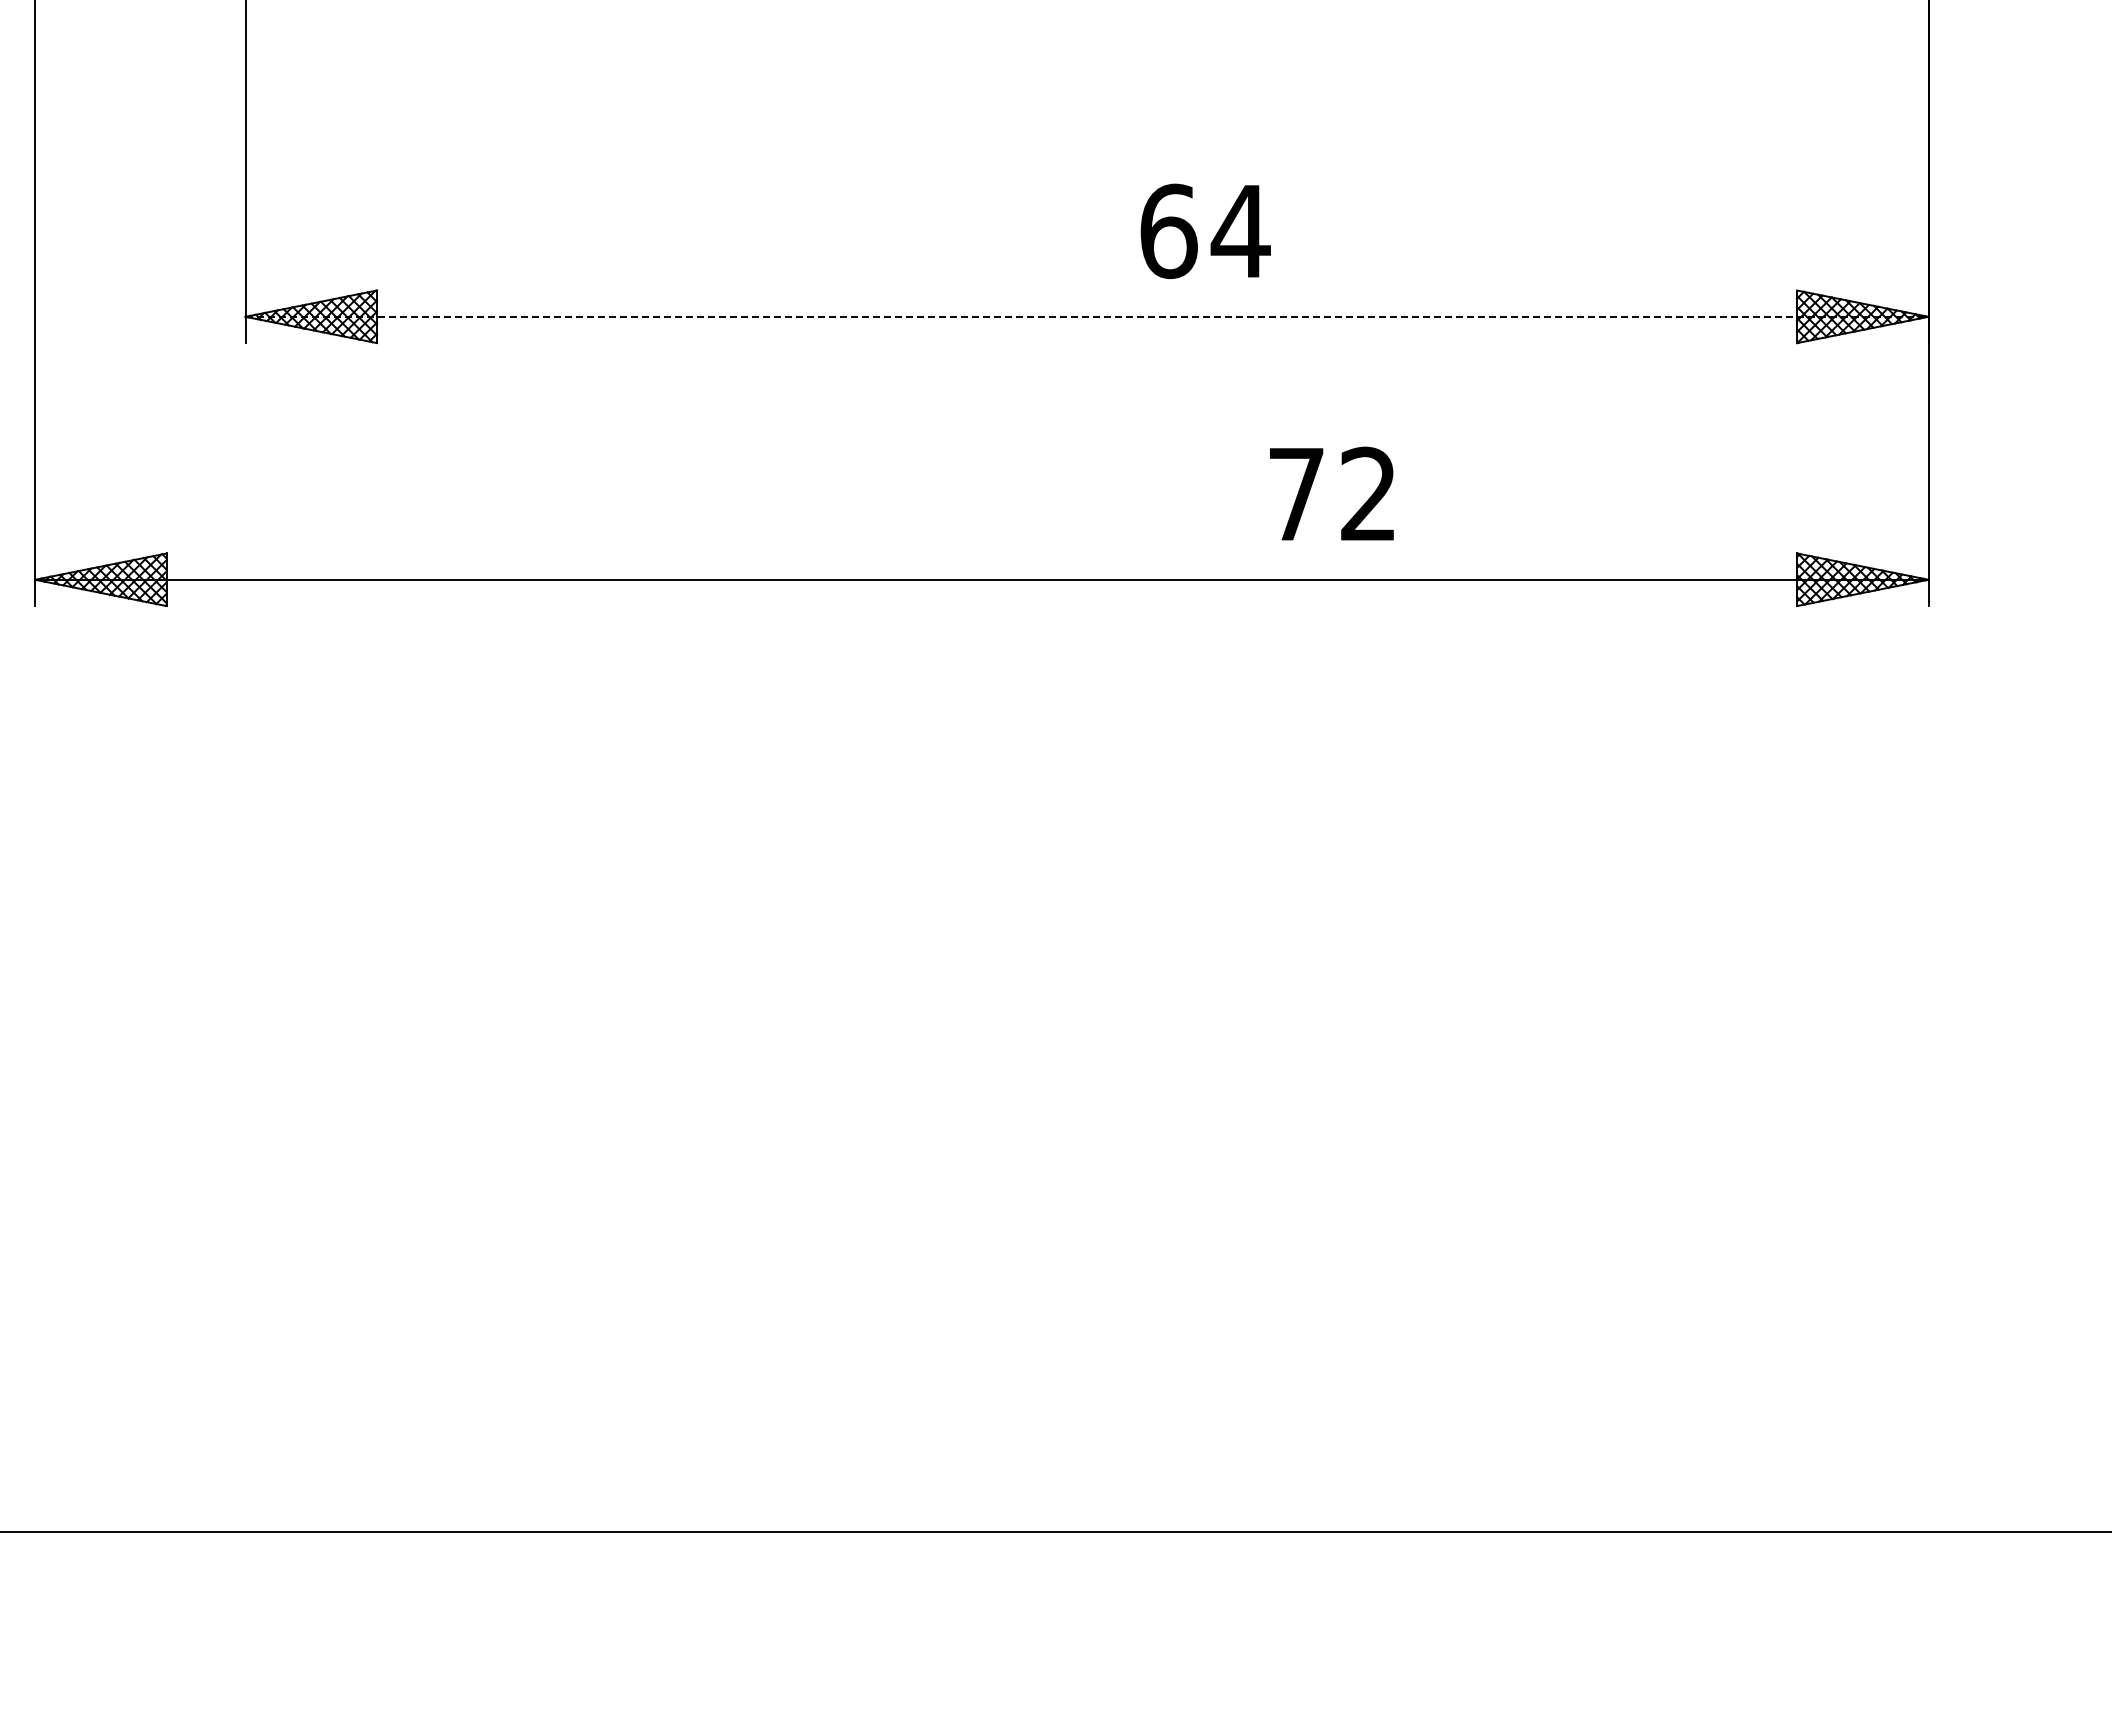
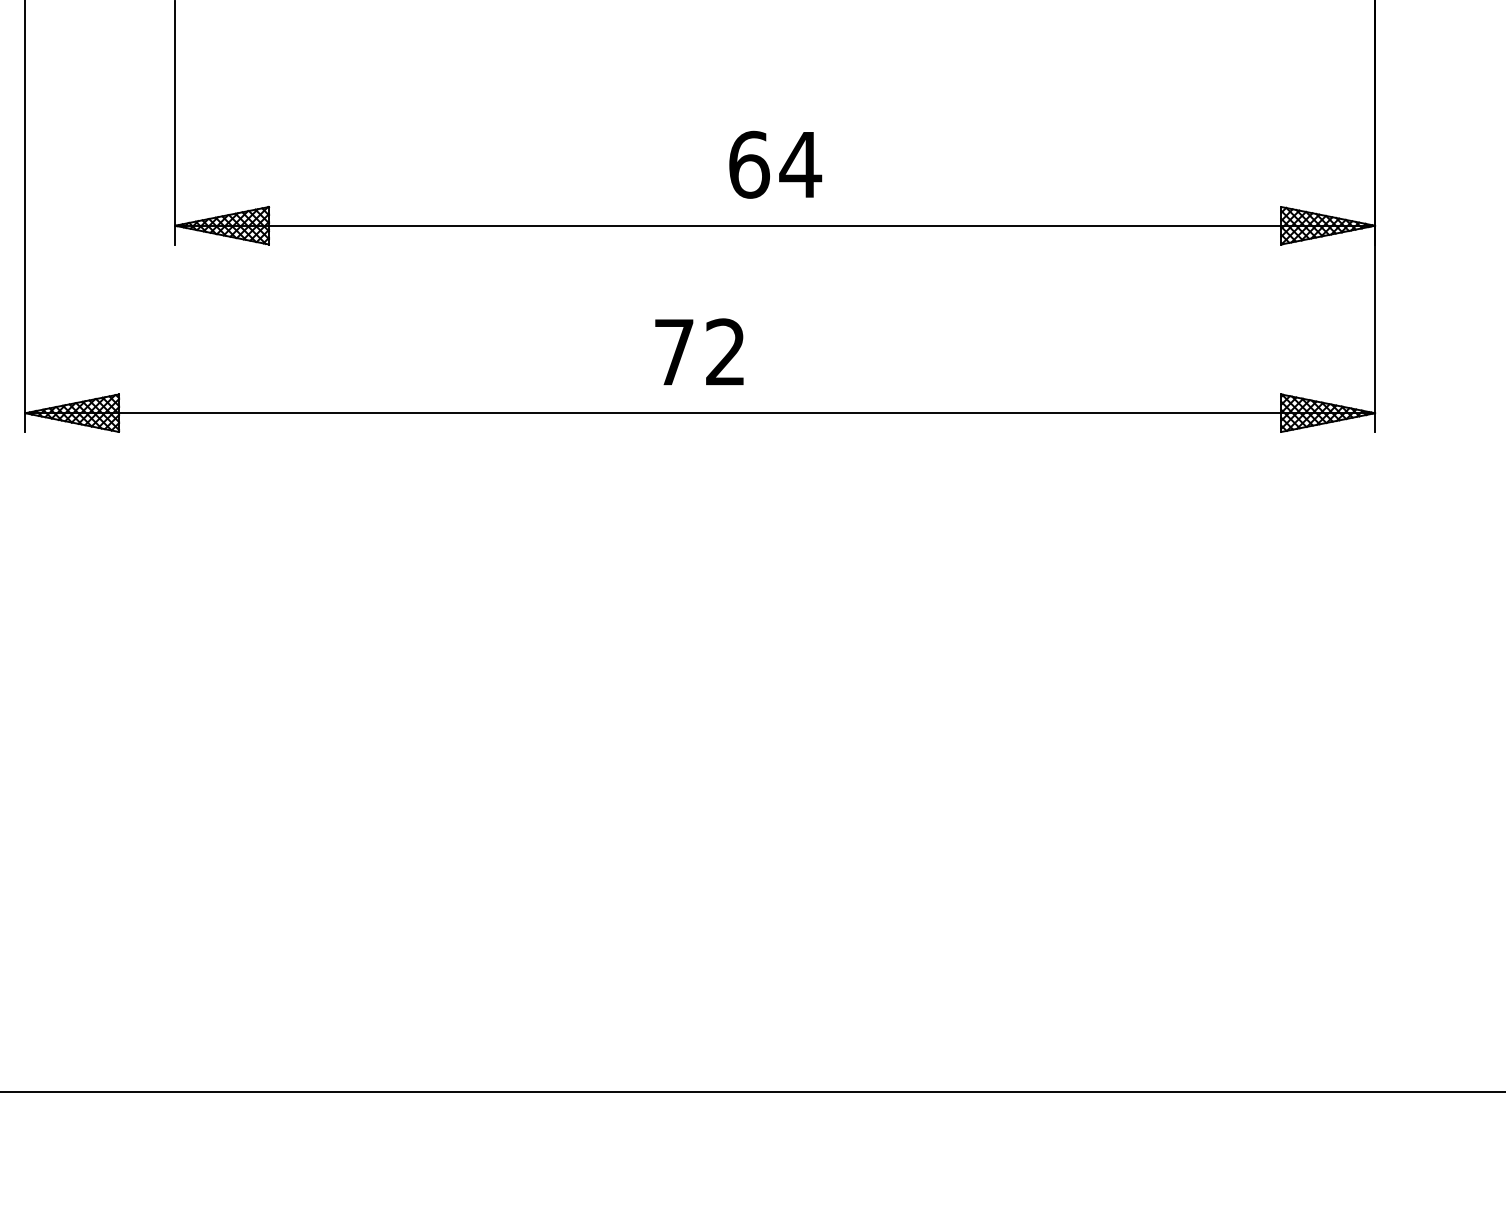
text: (1205, 231) -> (775, 164), moved
line: (1087, 316) -> (775, 225), dashed -> solid
text: (1331, 493) -> (699, 351), moved

